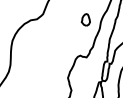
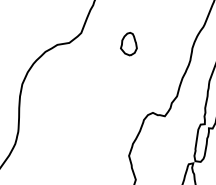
part: (85, 19) -> (128, 43), moved

